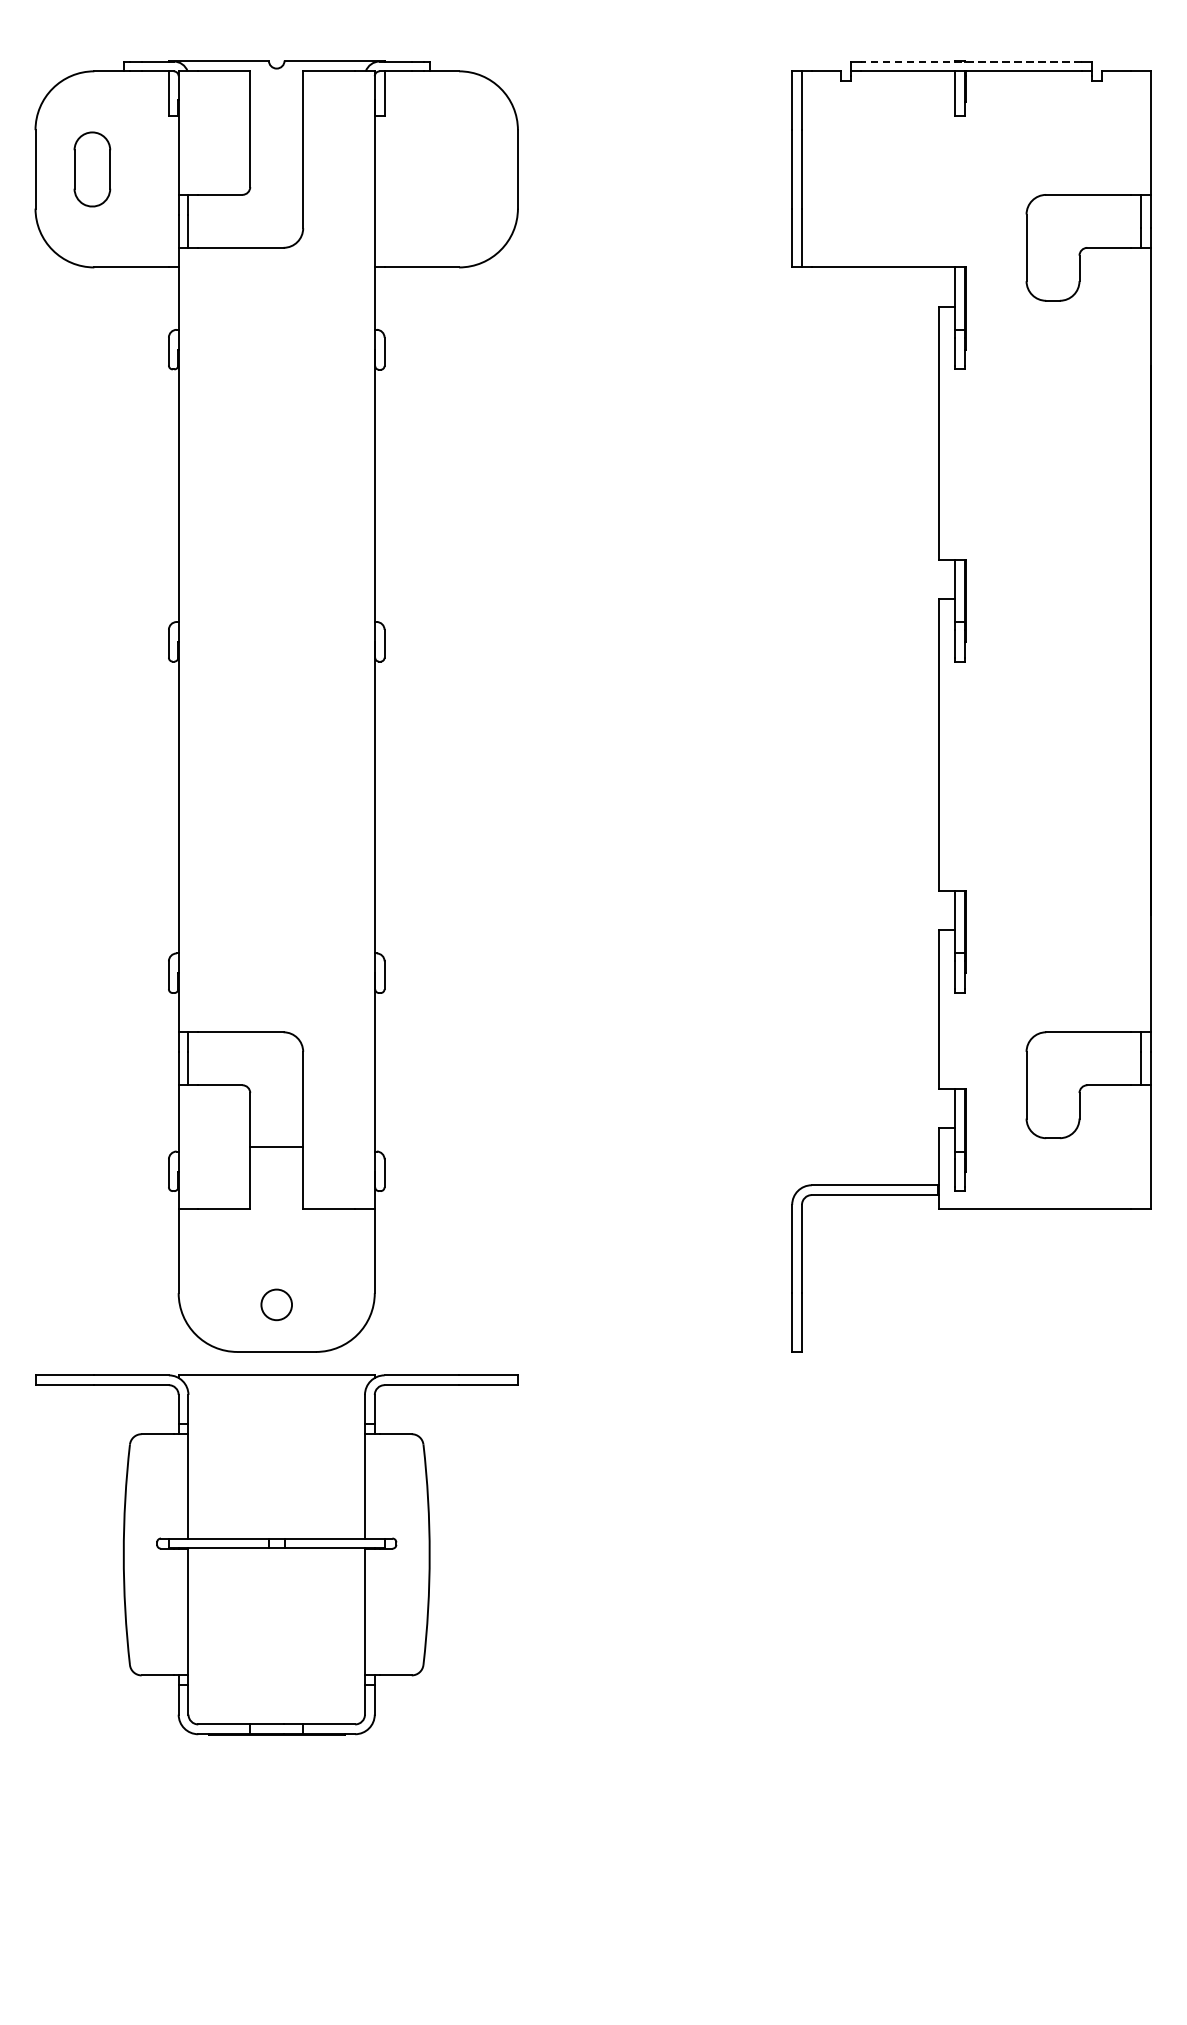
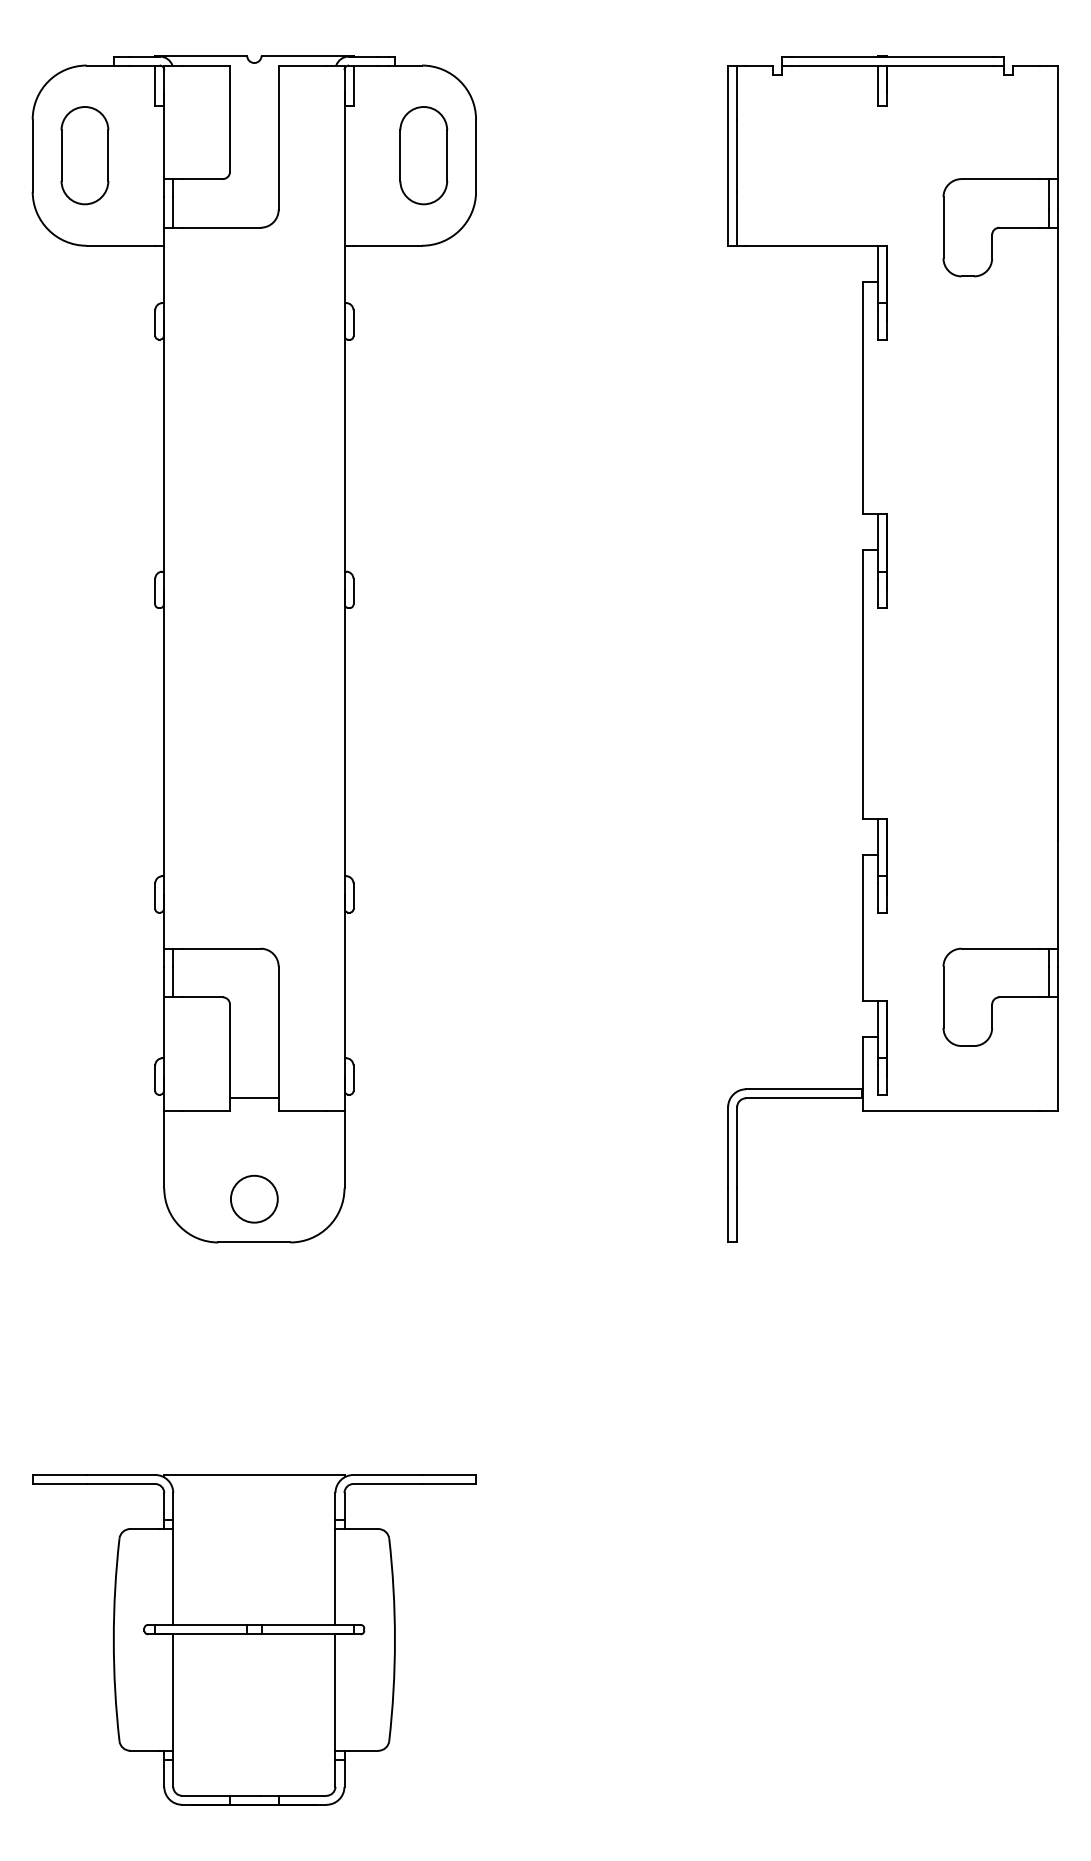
line: (971, 61) -> (892, 56), dashed -> solid
part: (91, 169) -> (84, 155), size x1.43
part: (460, 169) -> (423, 155), added
line: (276, 1147) -> (254, 1098), moved
circle: (275, 1304) -> (253, 1198), size x1.67
part: (276, 1554) -> (254, 1639), moved

